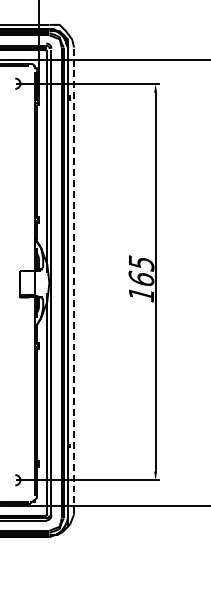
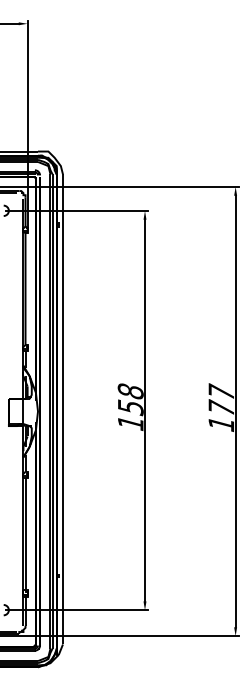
text: (141, 271) -> (130, 399), 165 -> 158
line: (73, 280) -> (62, 408), dashed -> solid

